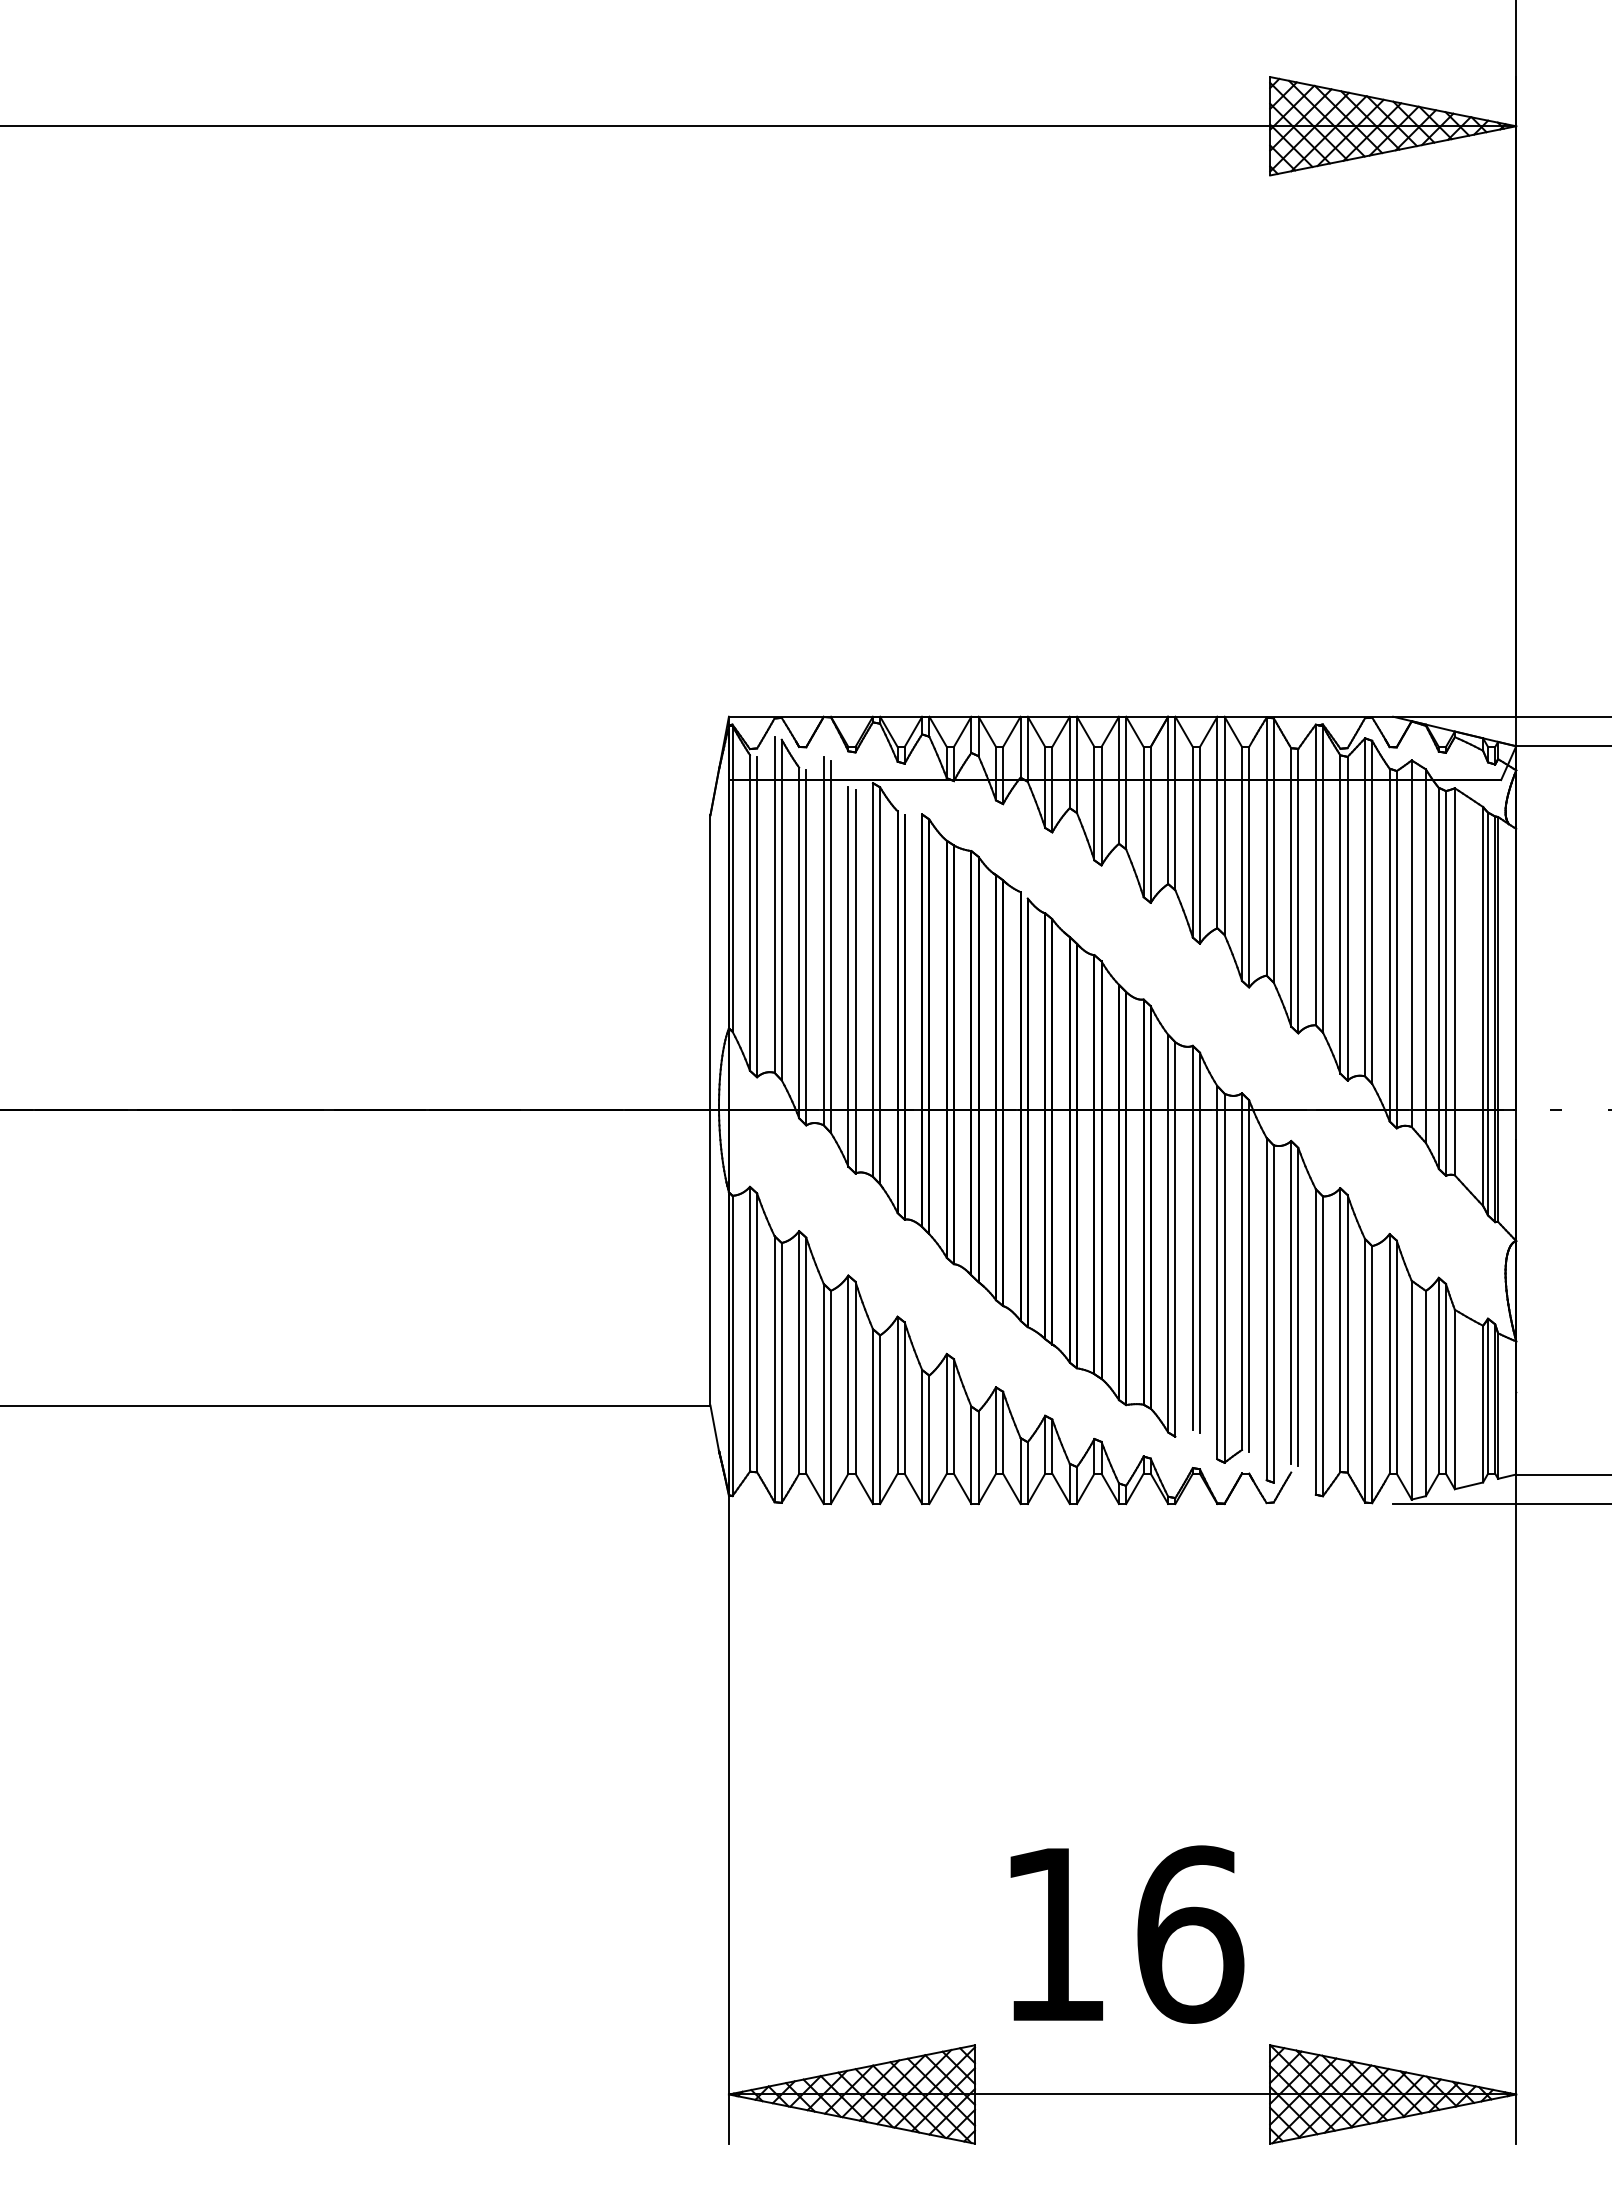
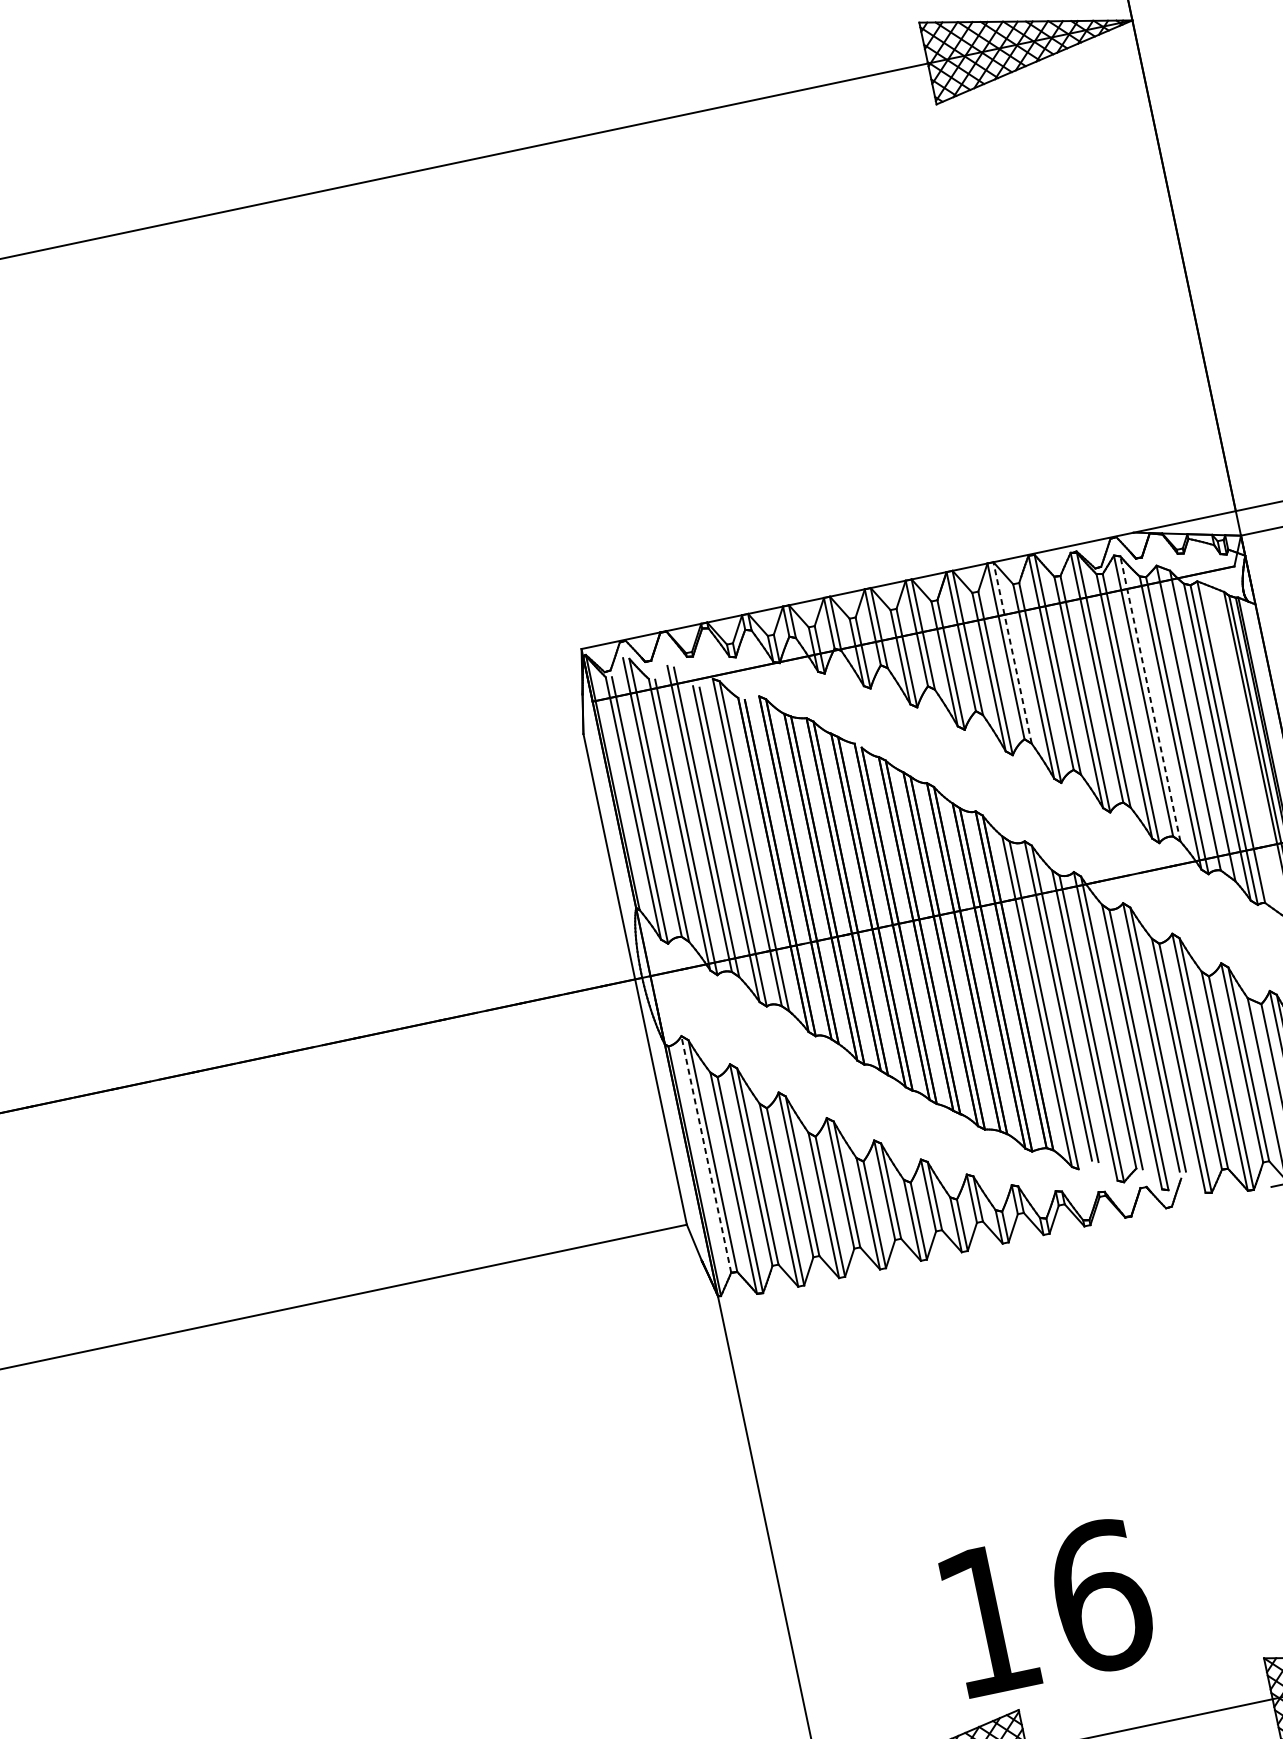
line: (1224, 825) -> (1012, 652), solid -> dashed
line: (1372, 912) -> (1150, 699), solid -> dashed
line: (749, 1328) -> (705, 1153), solid -> dashed
text: (1127, 1934) -> (1048, 1607), moved

